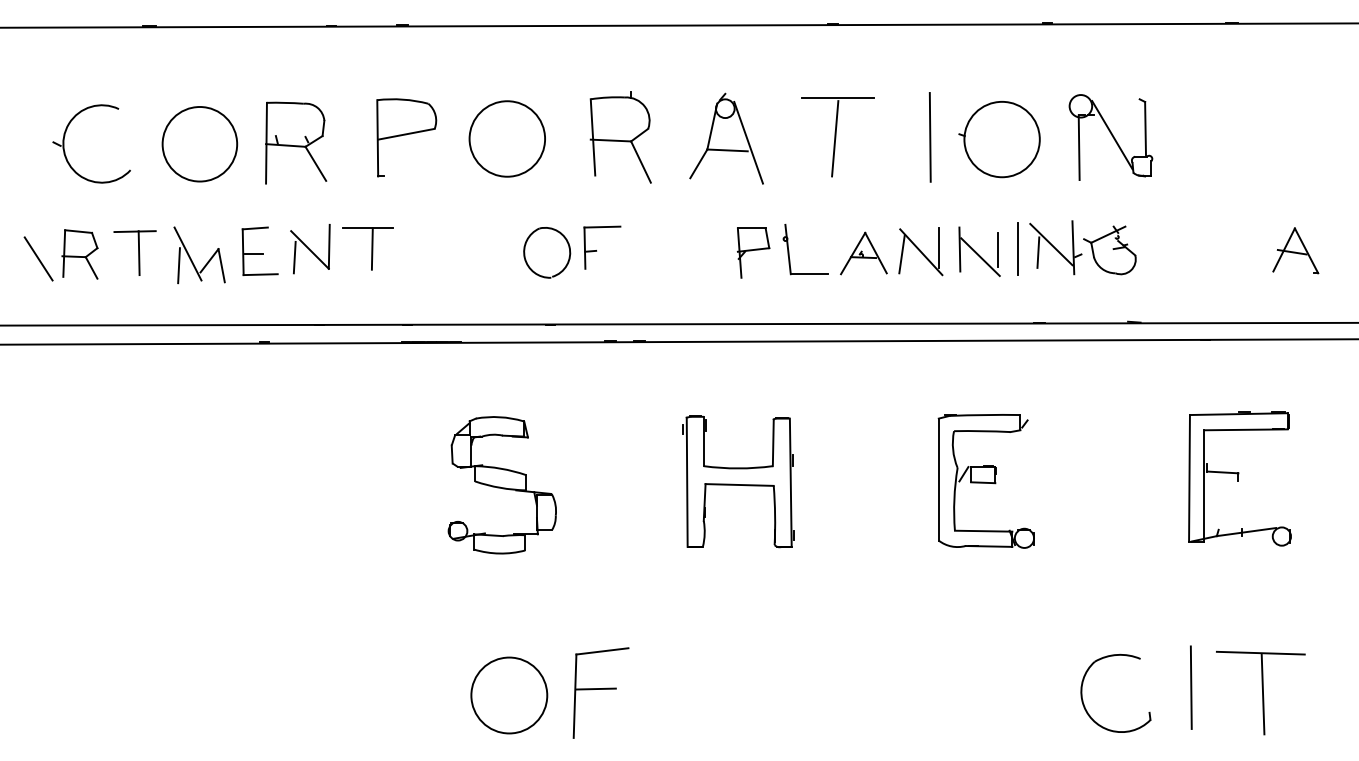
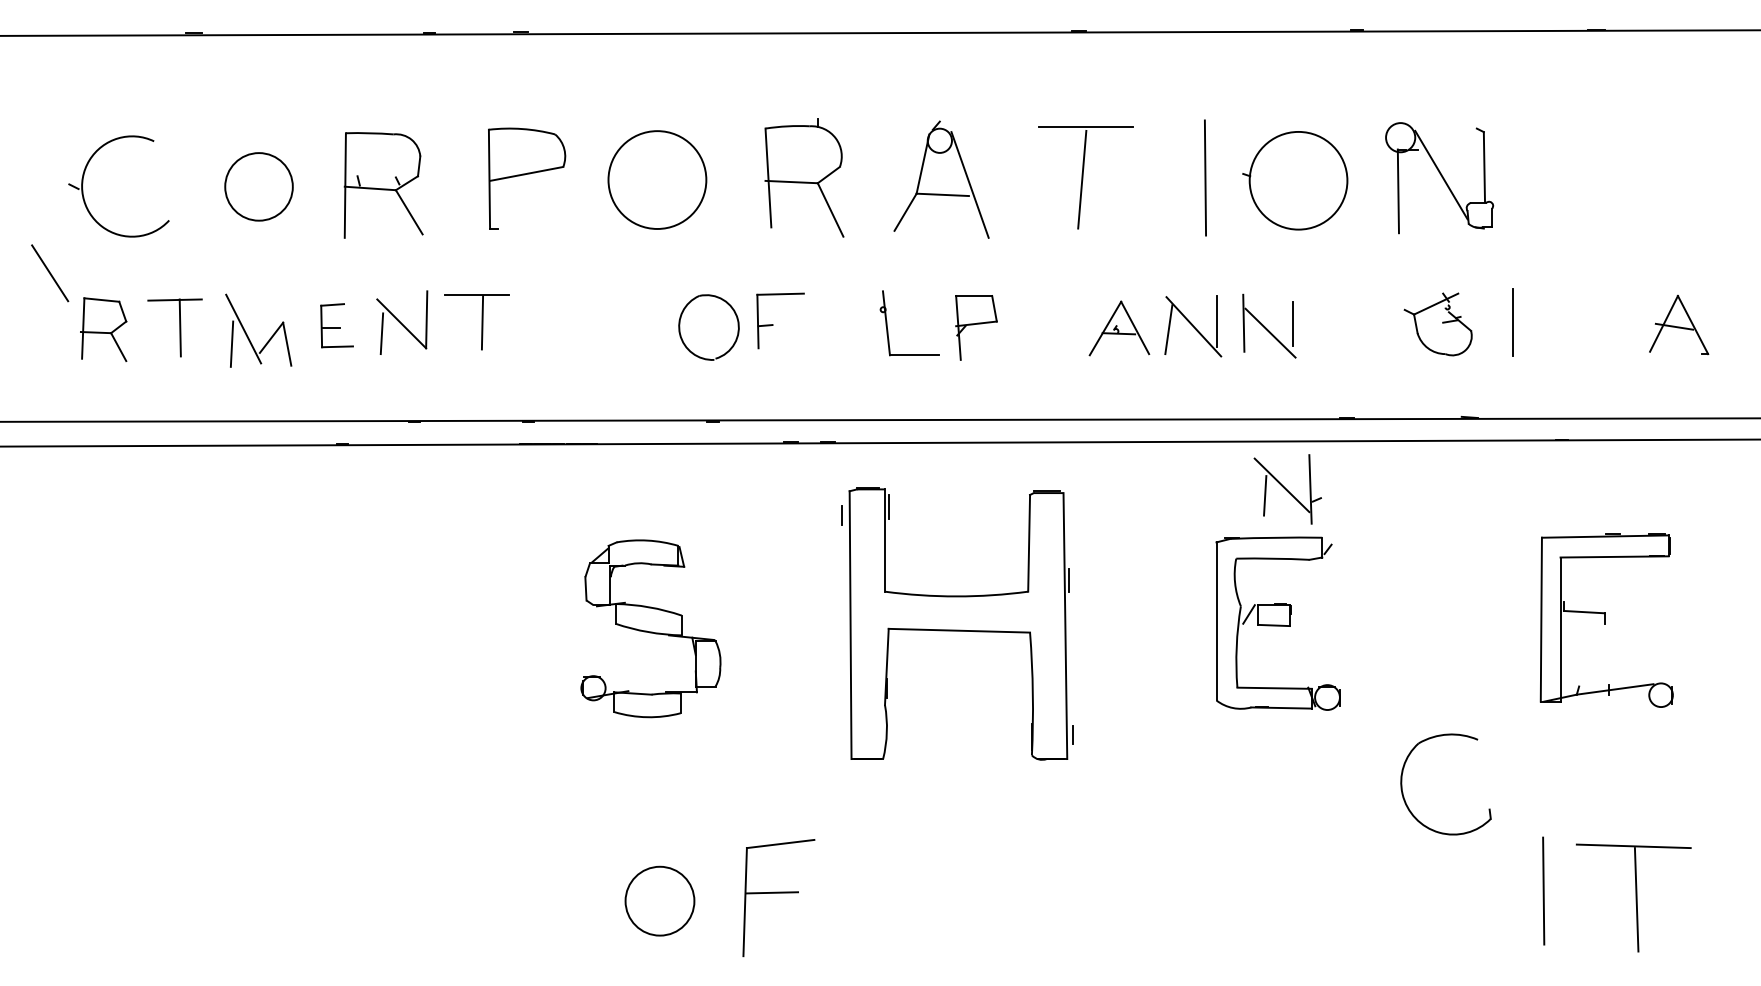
circle: (199, 144) -> (258, 187), size x0.7
part: (1055, 247) -> (1287, 489), moved
line: (1017, 248) -> (1512, 321), moved
part: (789, 250) -> (888, 324), moved
part: (259, 251) -> (336, 325), size x0.7
line: (38, 258) -> (49, 272), moved
part: (738, 481) -> (956, 623), size x1.6
circle: (509, 695) -> (660, 901), size x0.7
part: (1083, 700) -> (1404, 793), moved

